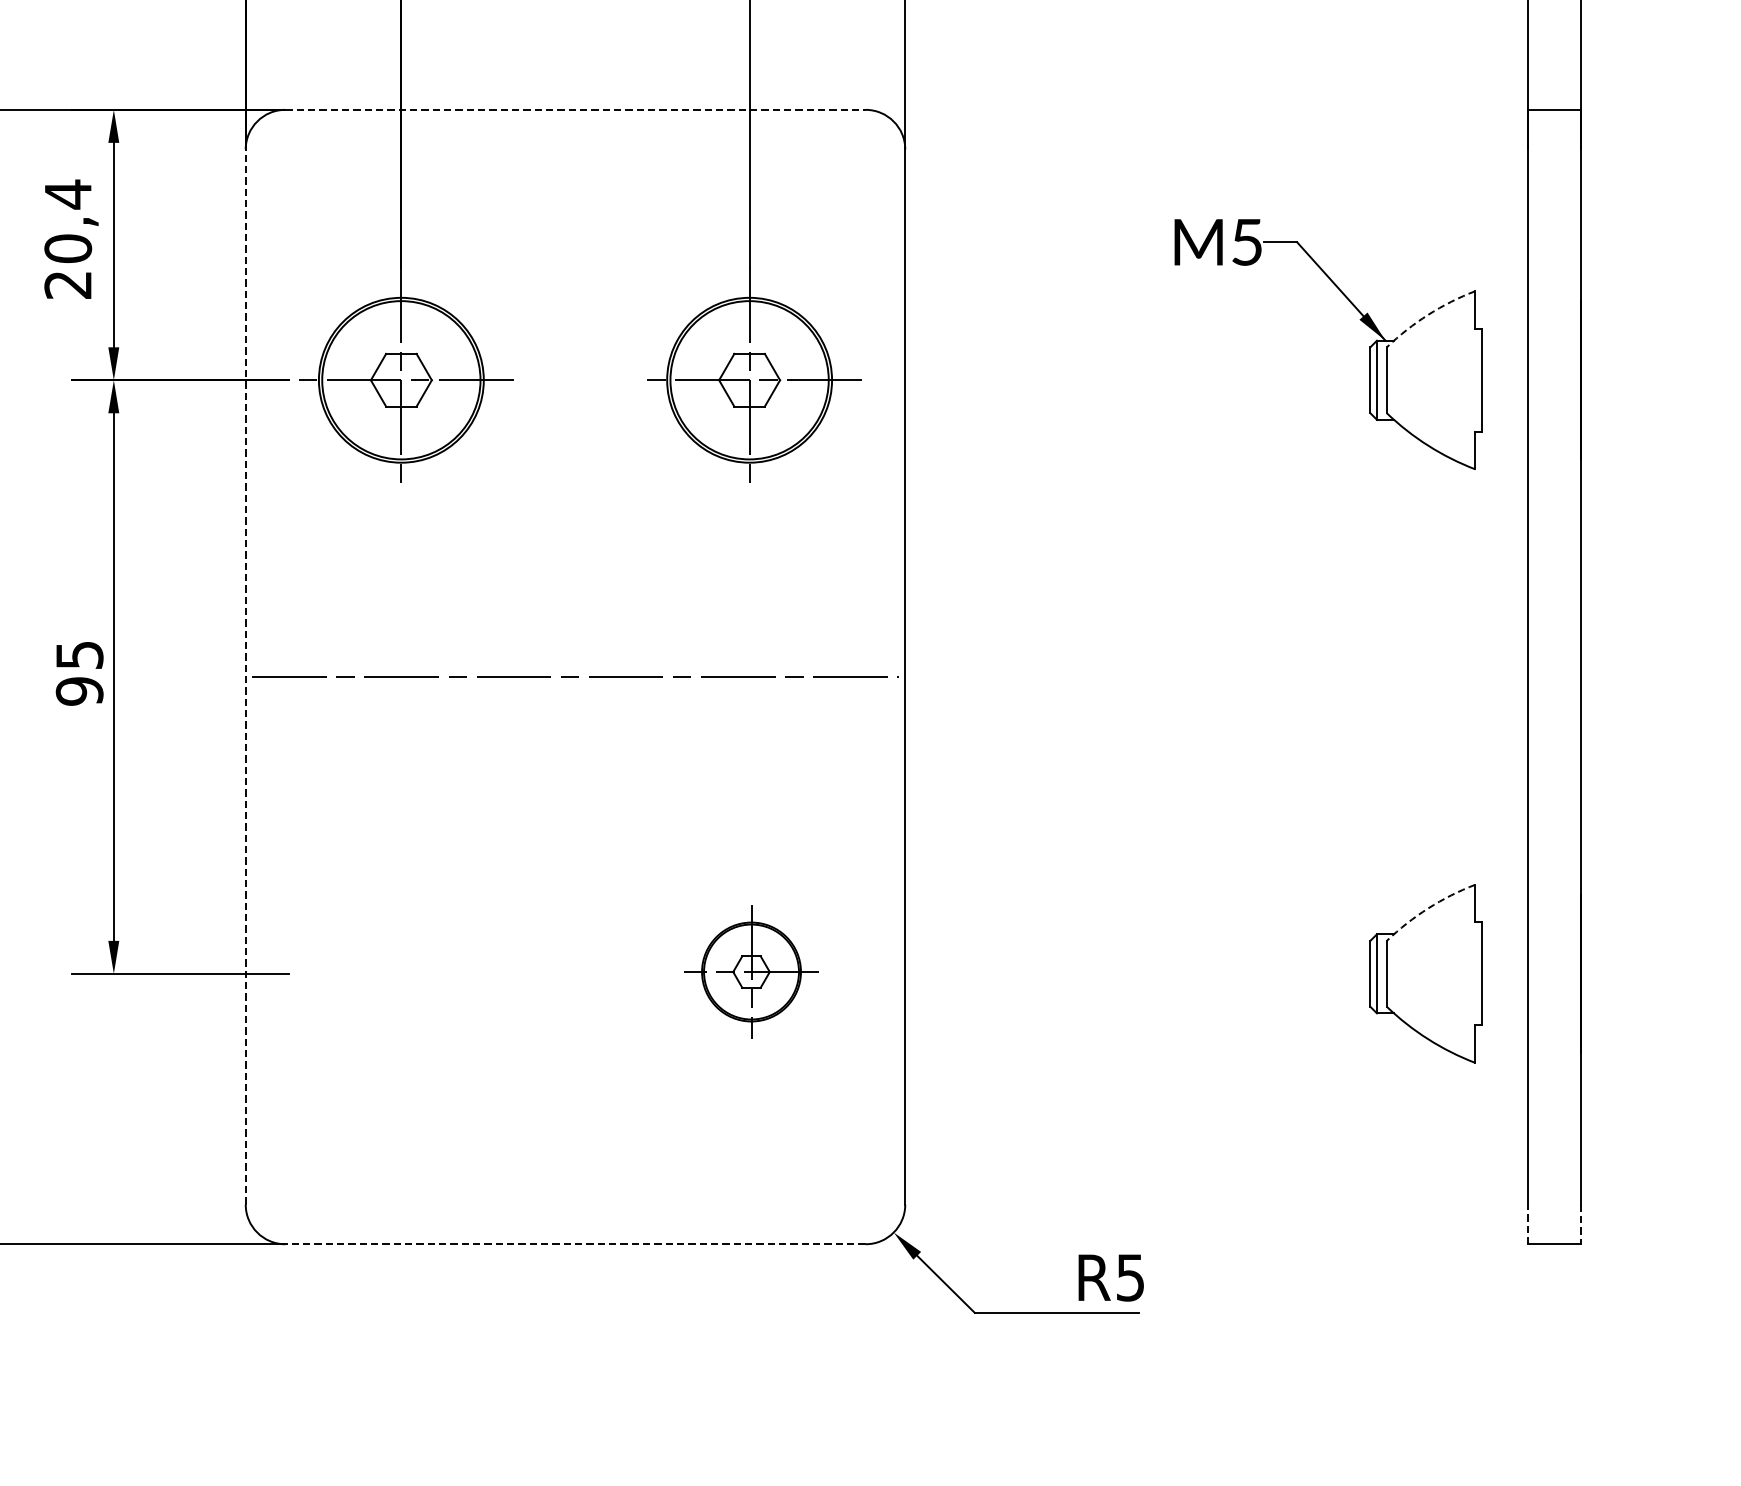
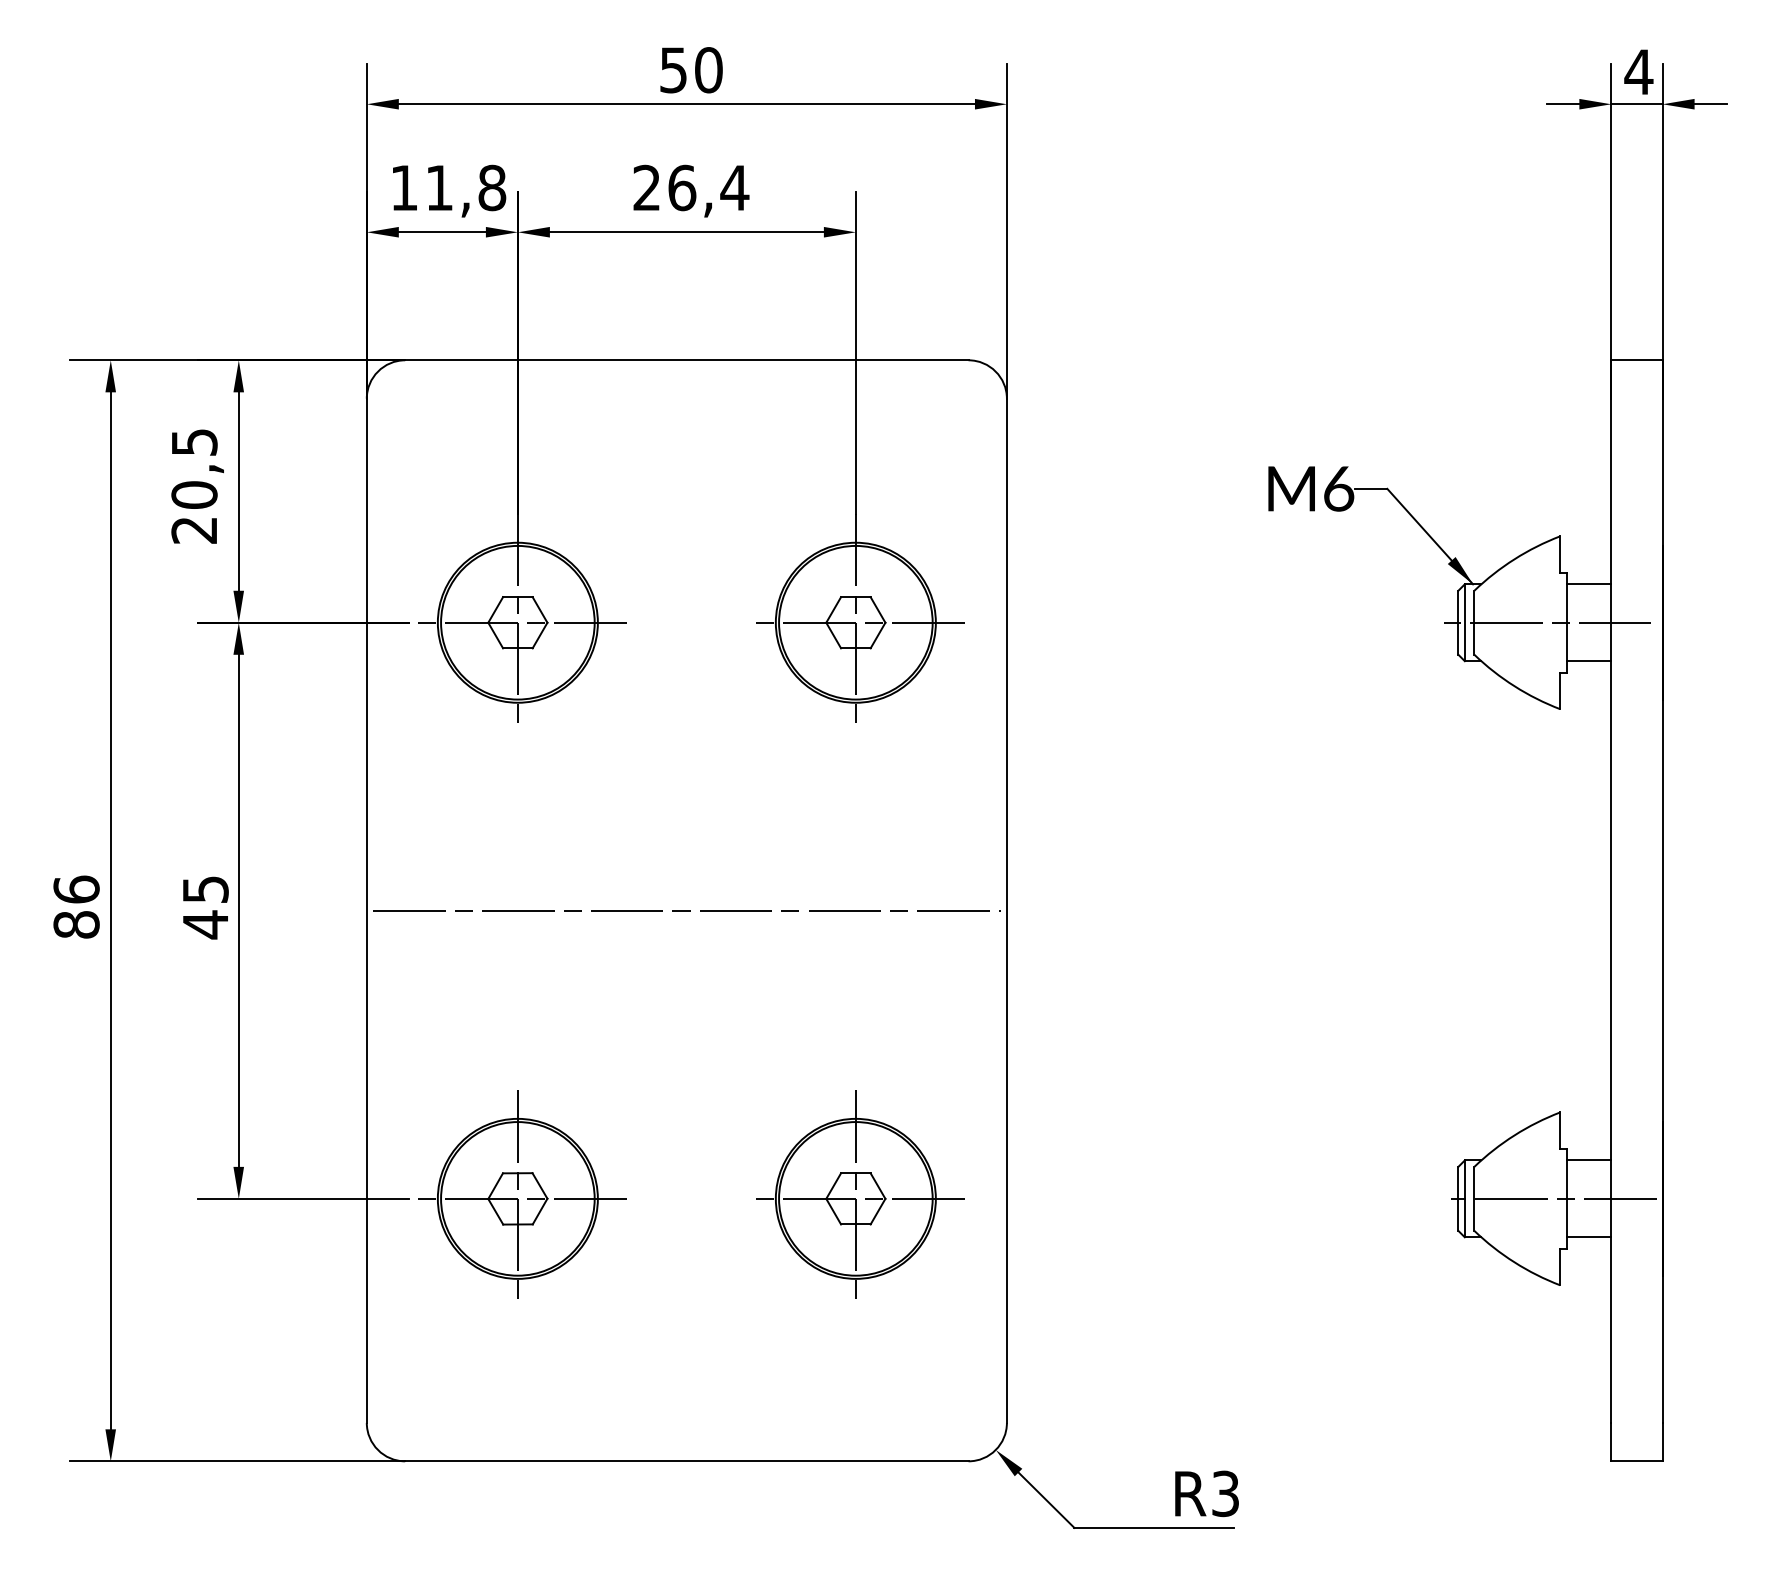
line: (575, 110) -> (686, 360), dashed -> solid
text: (68, 194) -> (194, 442), 20,4 -> 20,5
text: (1247, 241) -> (1339, 488), M5 -> M6
arc: (1428, 315) -> (1514, 559), dashed -> solid
line: (1504, 340) -> (1588, 584), added
line: (1462, 380) -> (1547, 622), added
line: (1504, 420) -> (1588, 661), added
line: (245, 676) -> (366, 910), dashed -> solid
text: (79, 691) -> (205, 924), 95 -> 45
arc: (1428, 908) -> (1514, 1135), dashed -> solid
line: (1504, 934) -> (1588, 1160), added
part: (406, 969) -> (522, 1194), added
part: (754, 969) -> (860, 1194), size x1.67
line: (1468, 973) -> (1553, 1198), added
line: (1504, 1013) -> (1588, 1237), added
line: (1528, 1223) -> (1611, 1441), dashed -> solid
line: (1580, 1224) -> (1662, 1442), dashed -> solid
line: (575, 1244) -> (686, 1461), dashed -> solid
text: (1130, 1277) -> (1225, 1493), R5 -> R3

